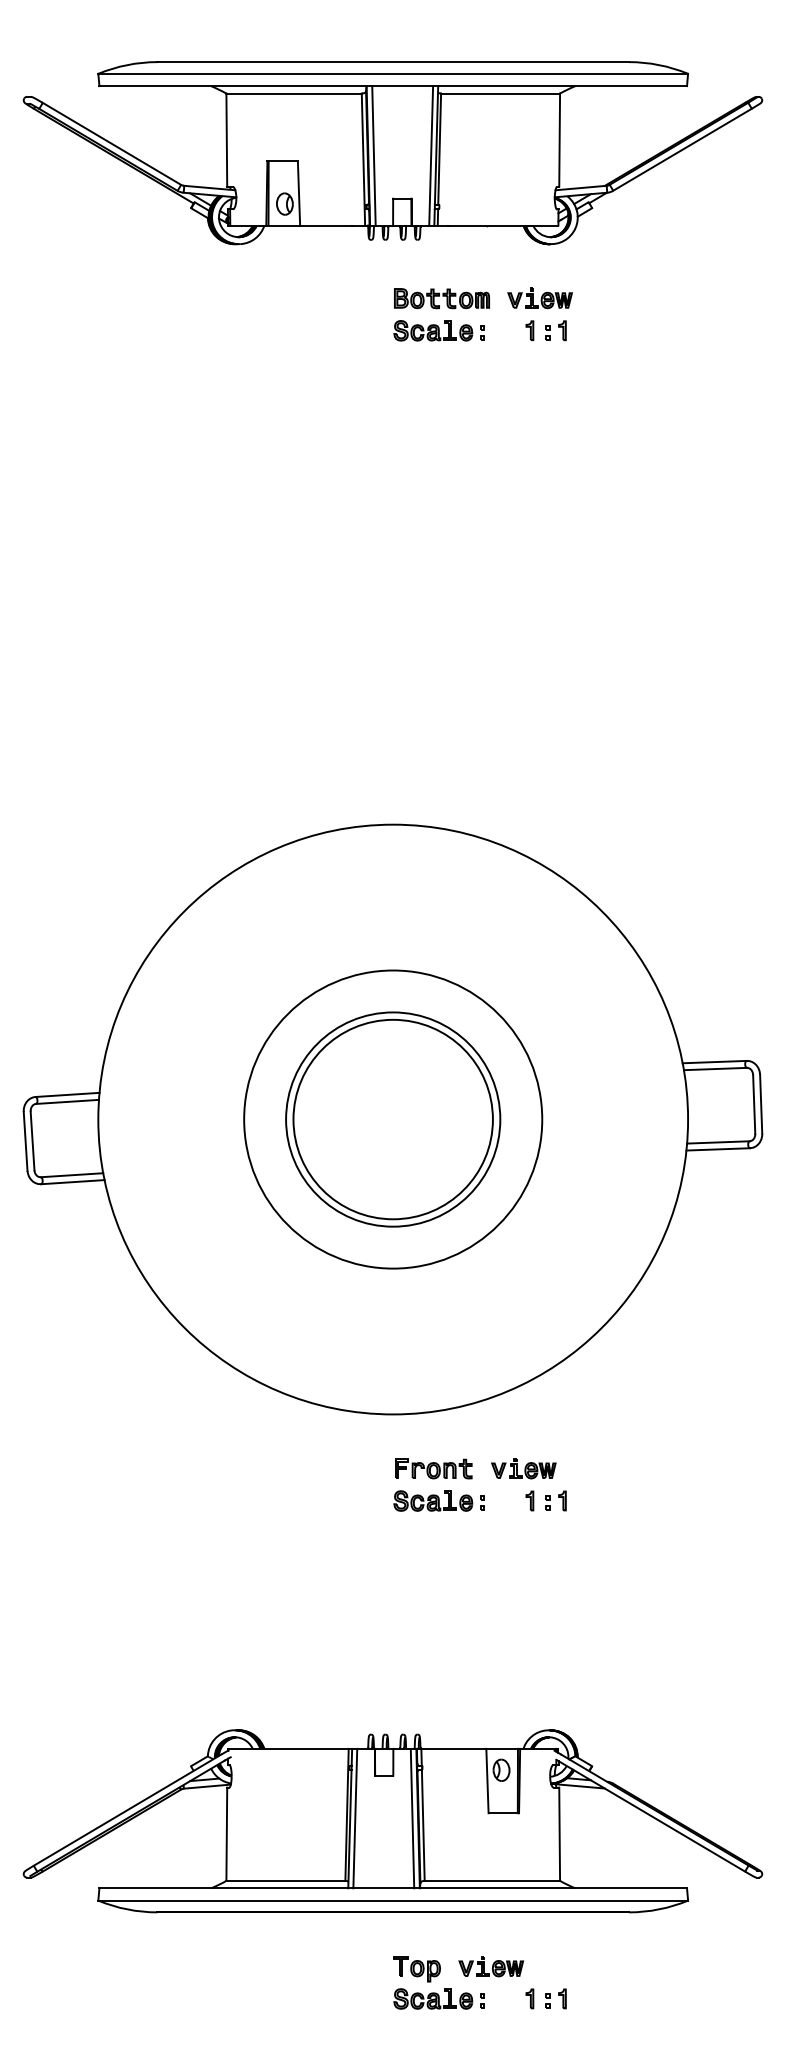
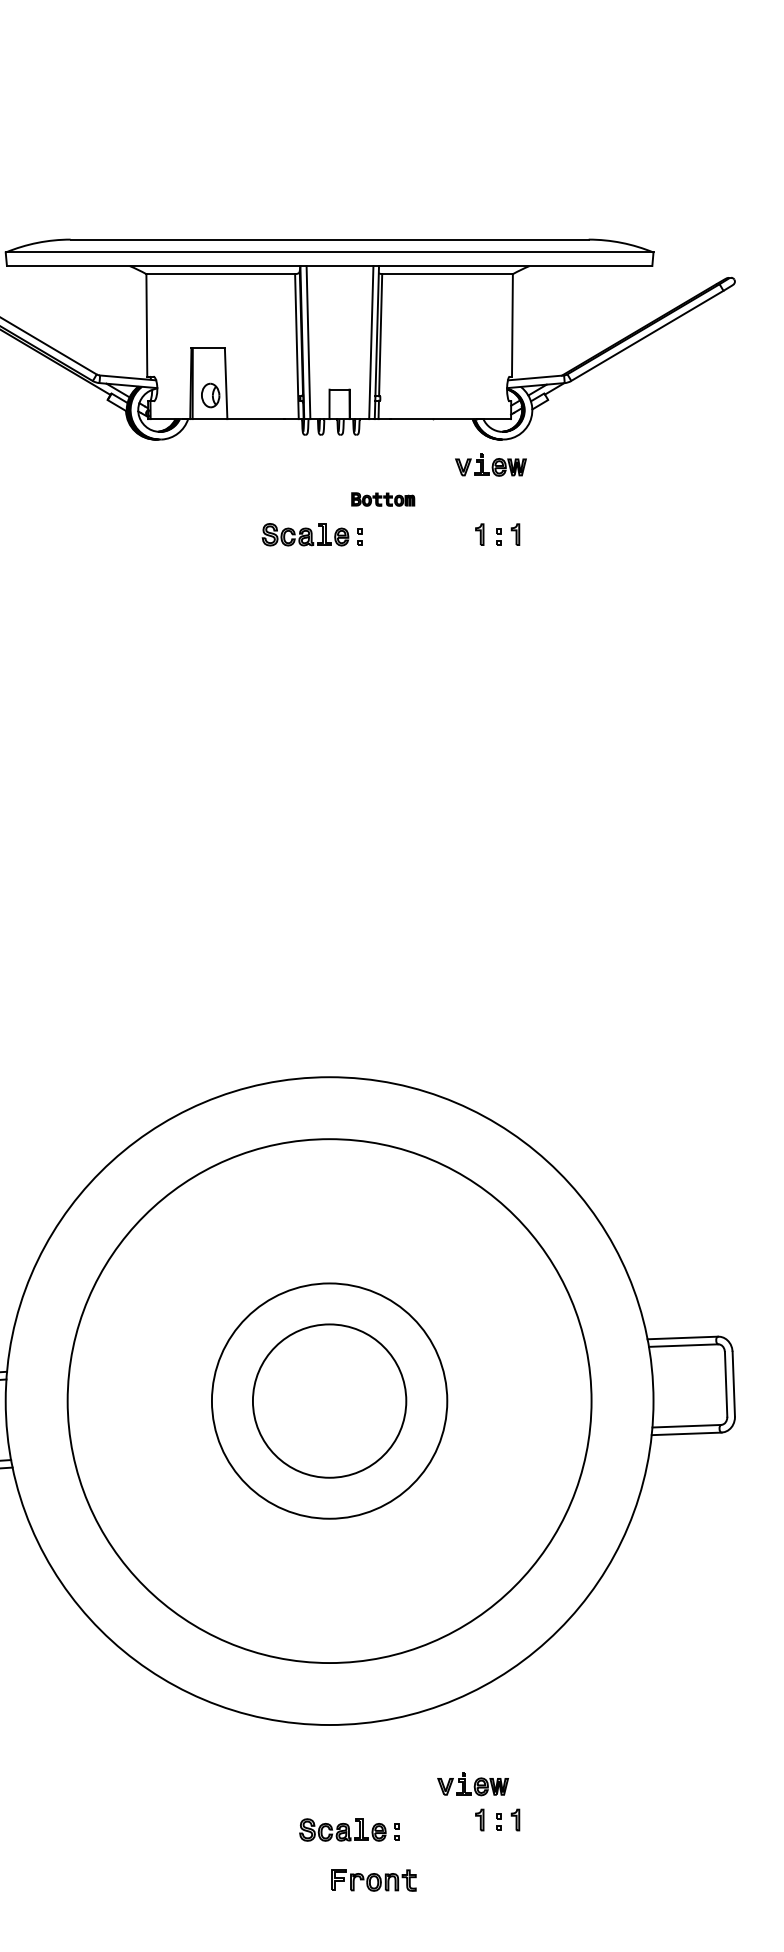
part: (441, 298) -> (382, 499), size x0.6
part: (539, 298) -> (490, 465), moved
part: (438, 330) -> (311, 534), moved
circle: (392, 1119) -> (328, 1401), size x0.7
circle: (393, 1119) -> (329, 1401), size x1.6
part: (433, 1468) -> (373, 1879), moved
part: (438, 1500) -> (348, 1829), moved

